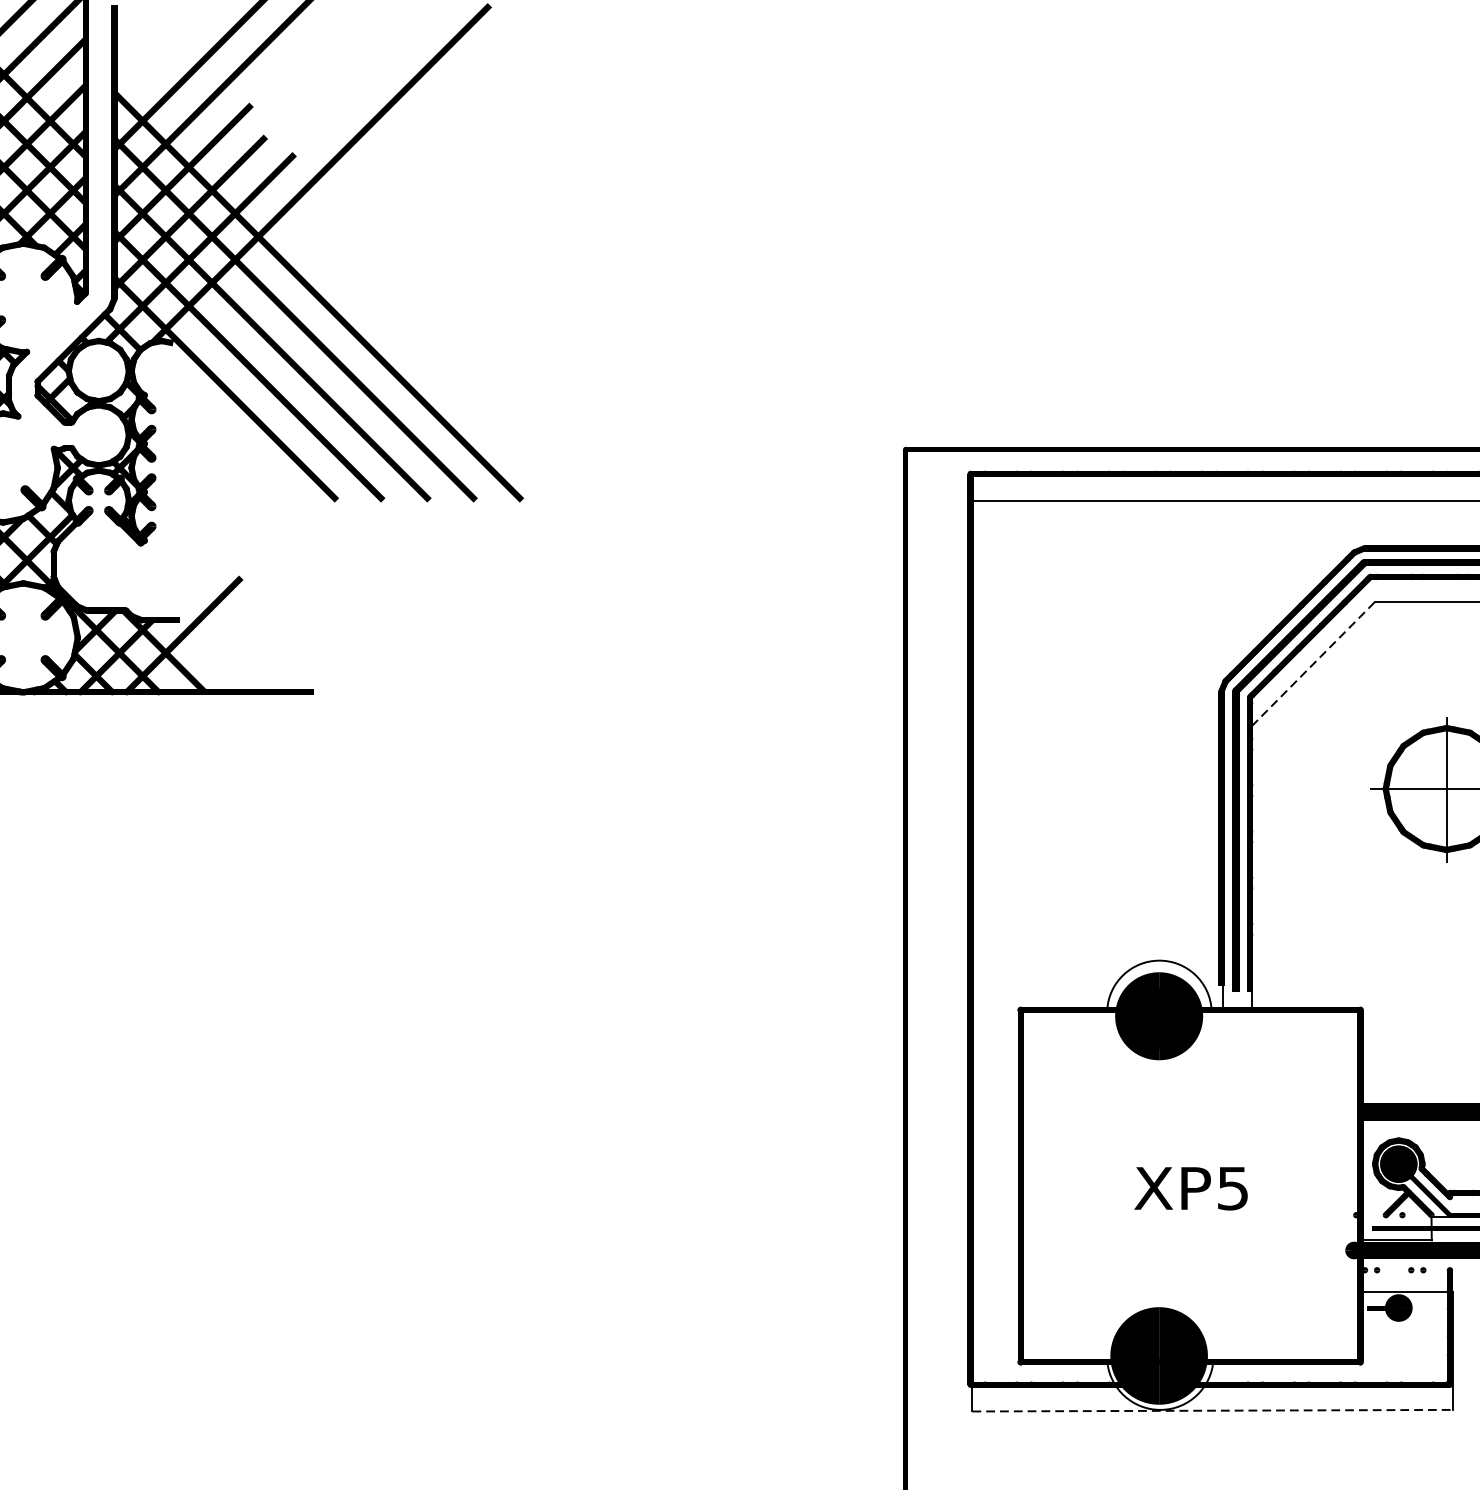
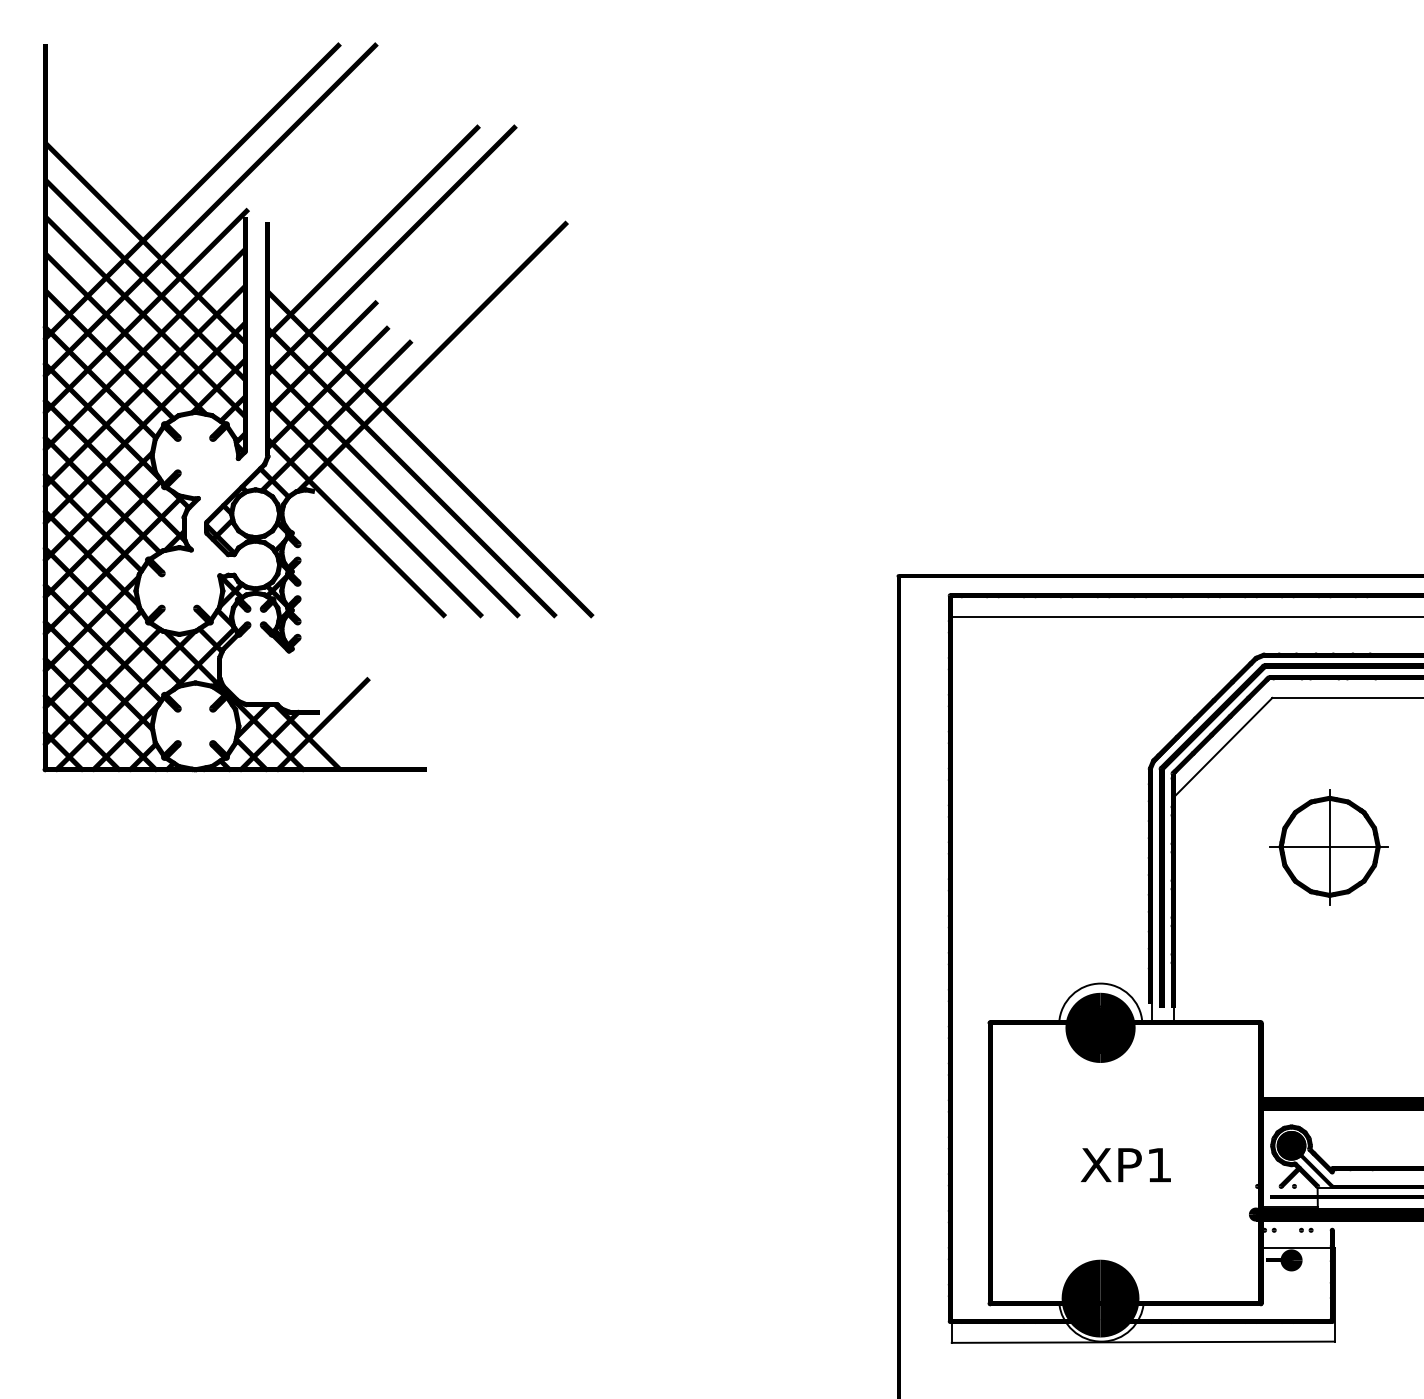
line: (1313, 664) -> (1223, 747), dashed -> solid
text: (1233, 1188) -> (1159, 1165), XP5 -> XP1
line: (1213, 1411) -> (1143, 1342), dashed -> solid

